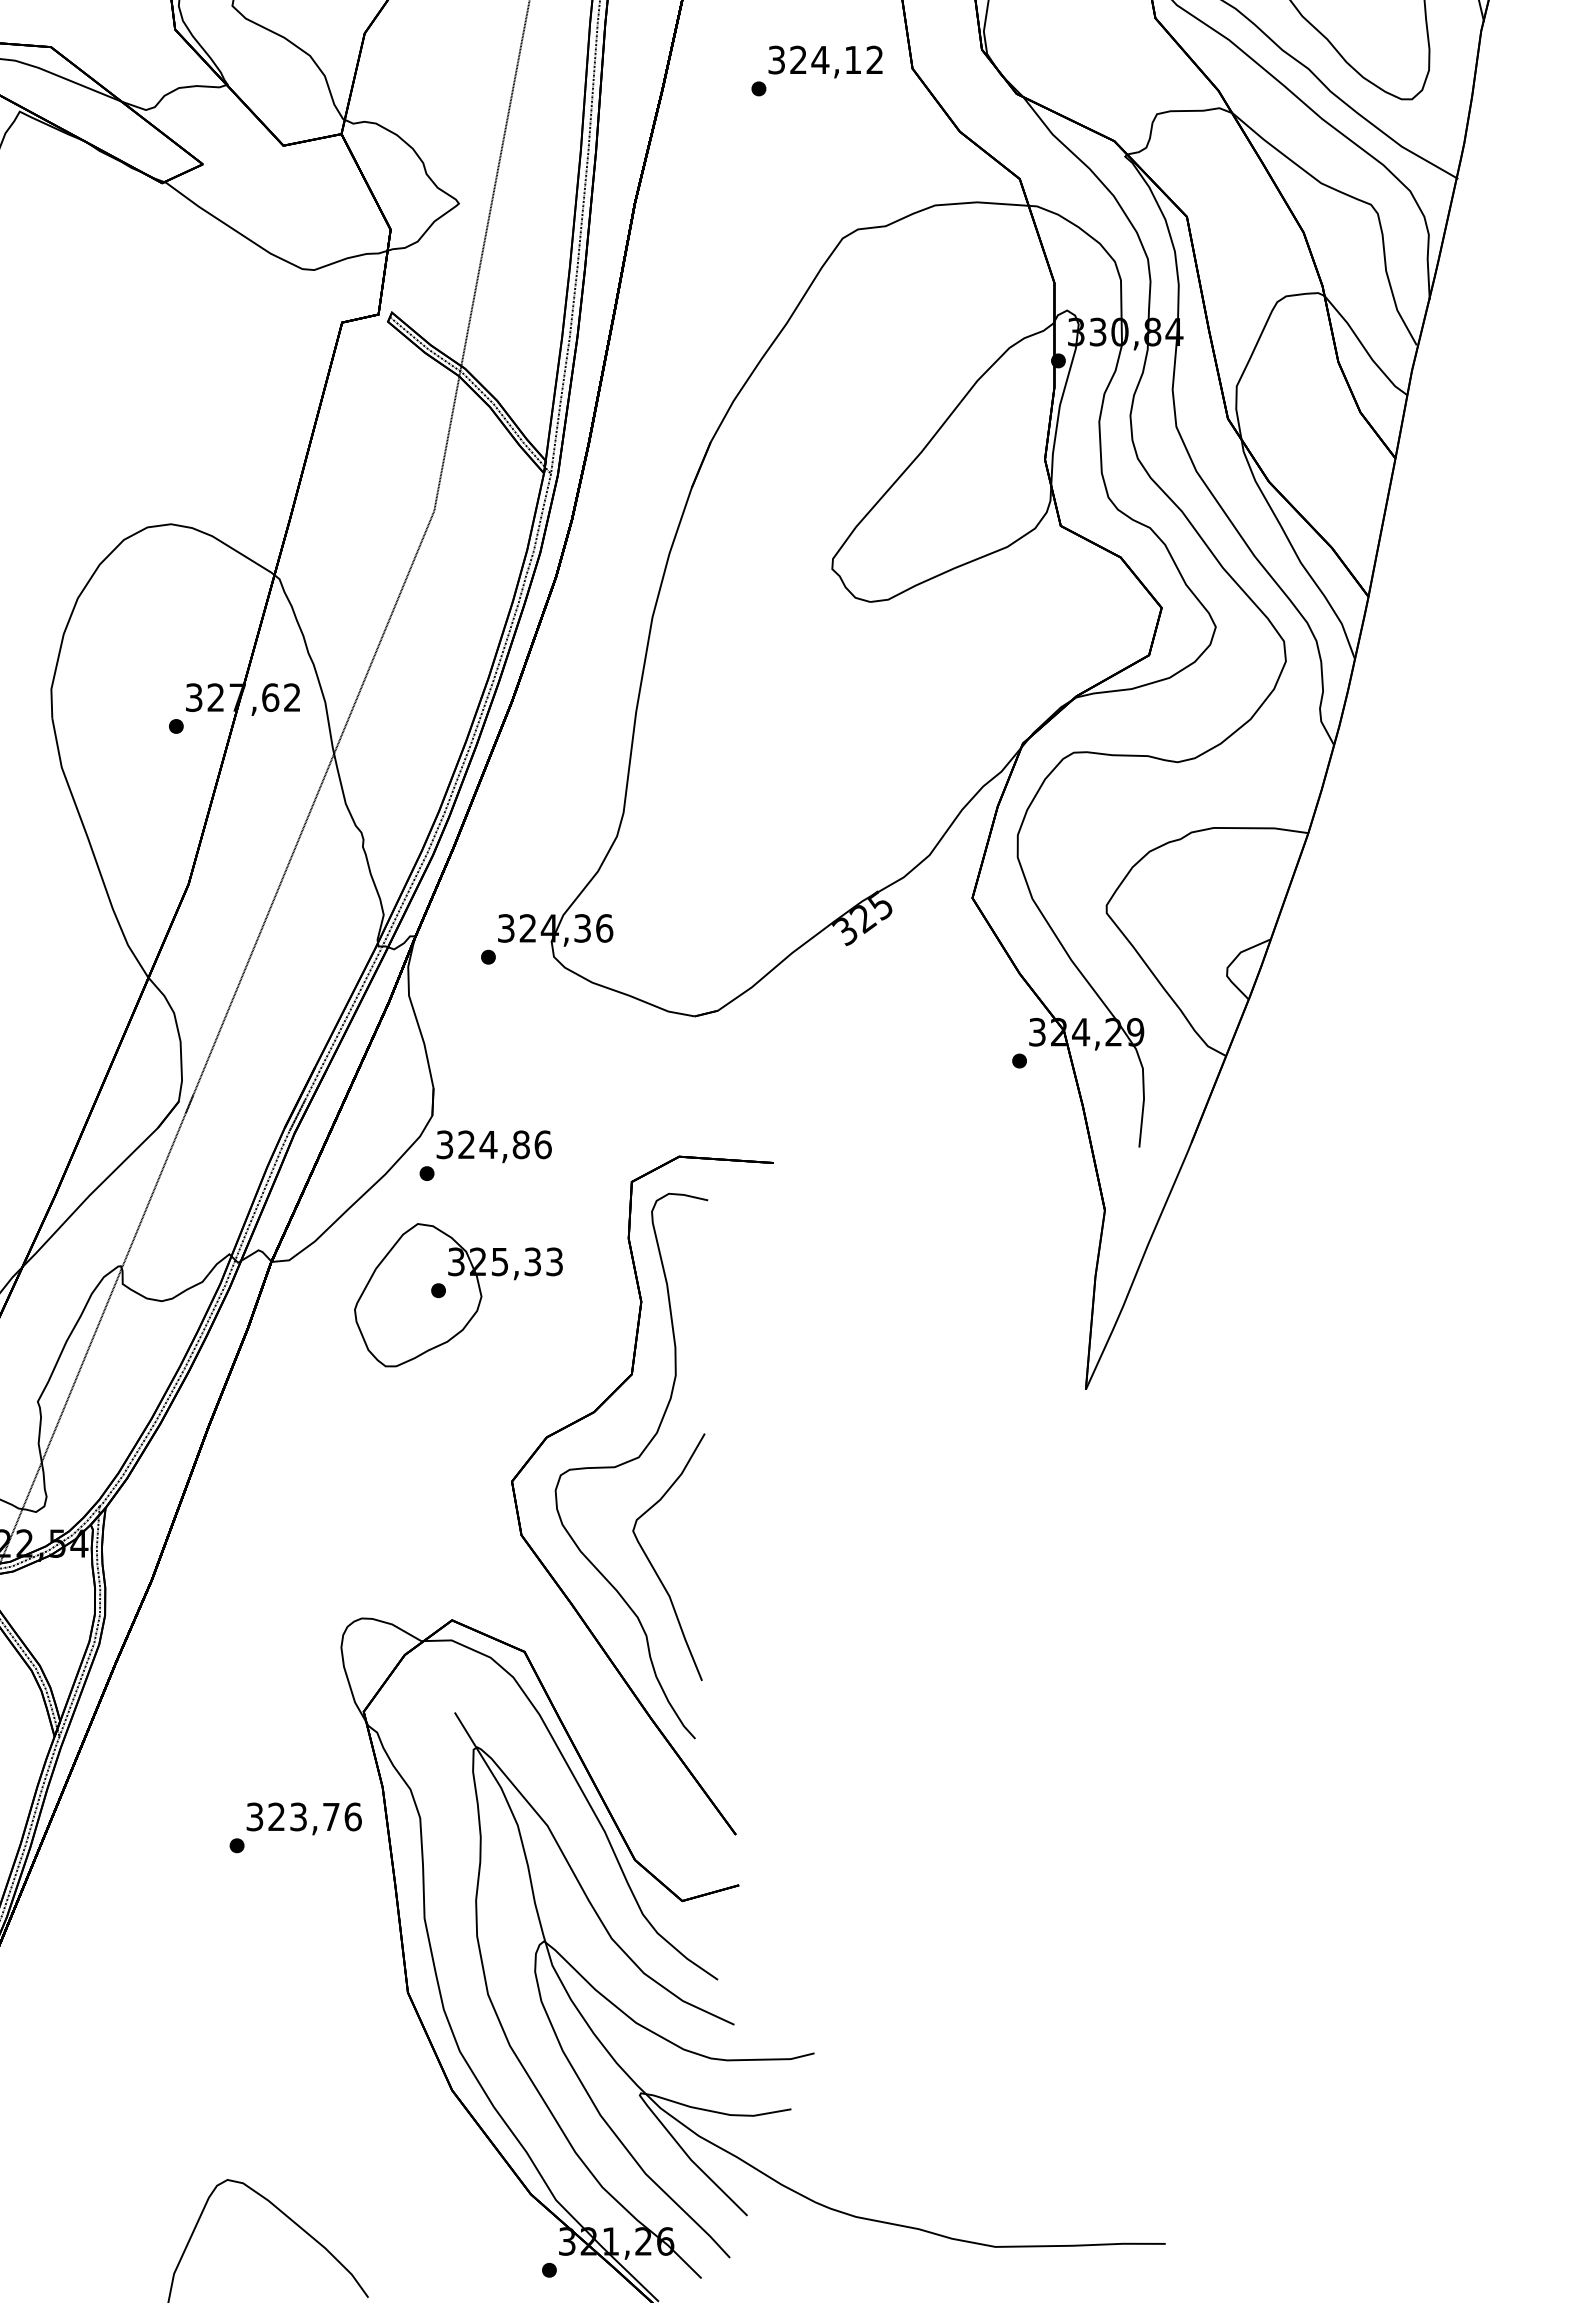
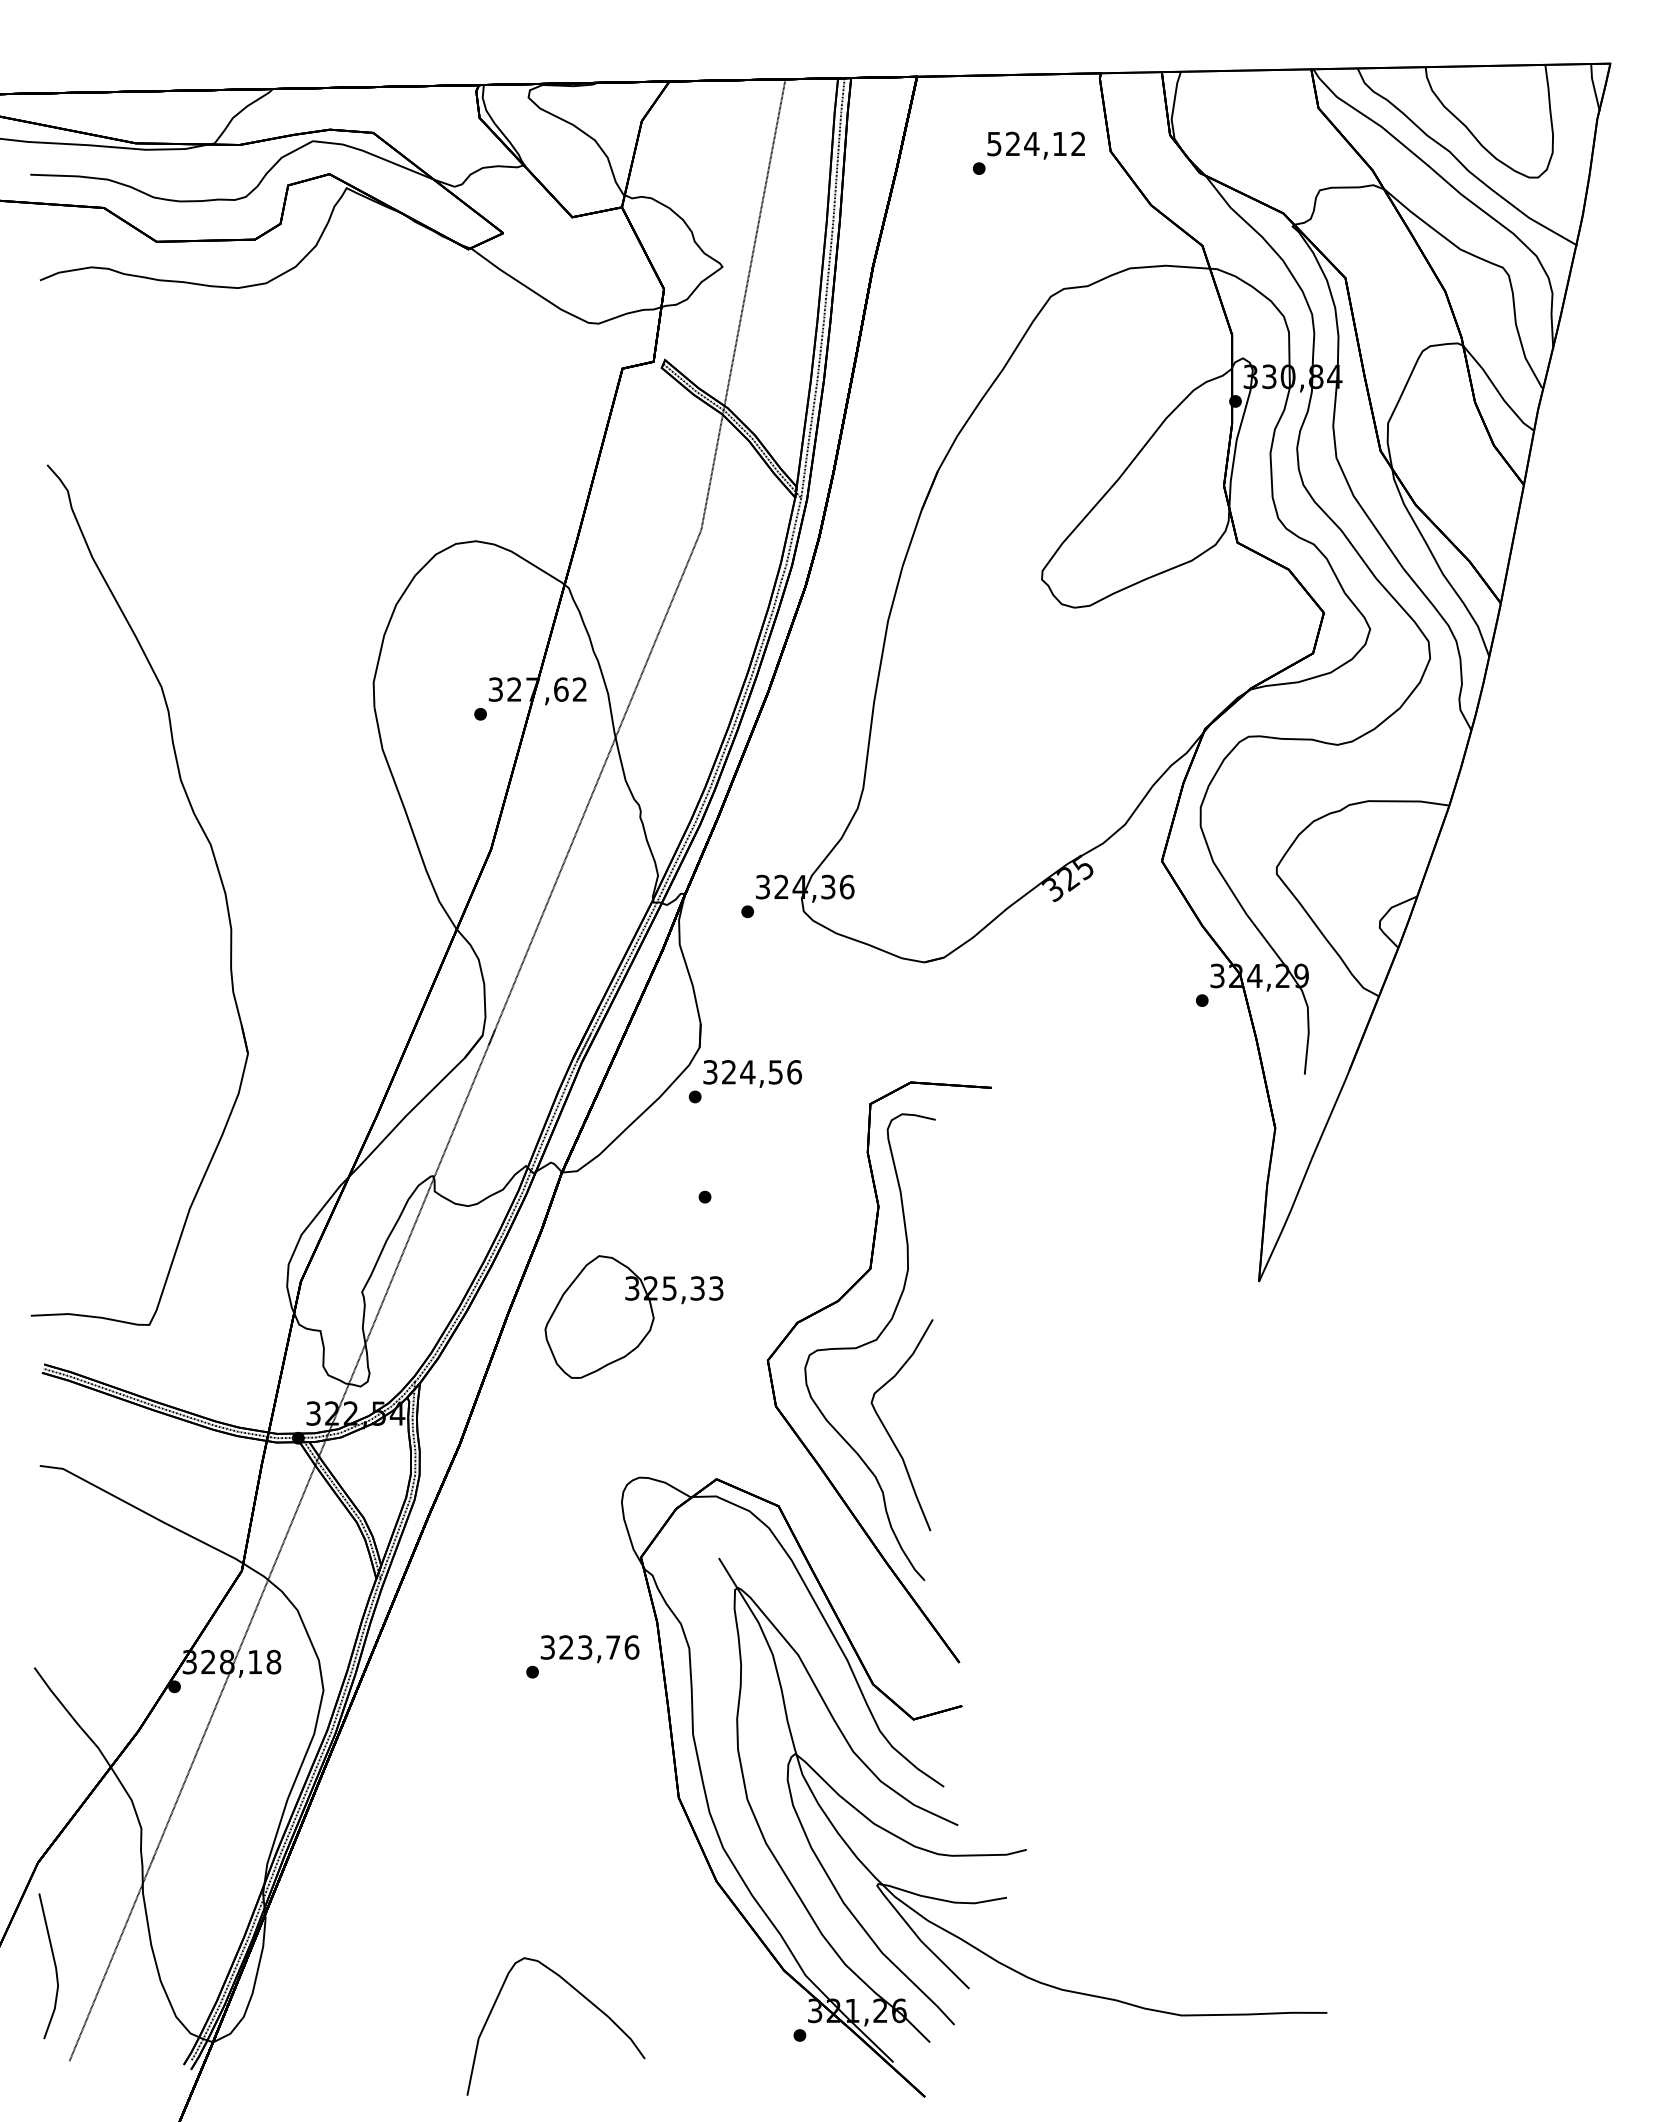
text: (776, 59) -> (994, 143), 324,12 -> 524,12
text: (520, 1145) -> (775, 1072), 324,86 -> 324,56
part: (457, 1294) -> (633, 1316), moved

